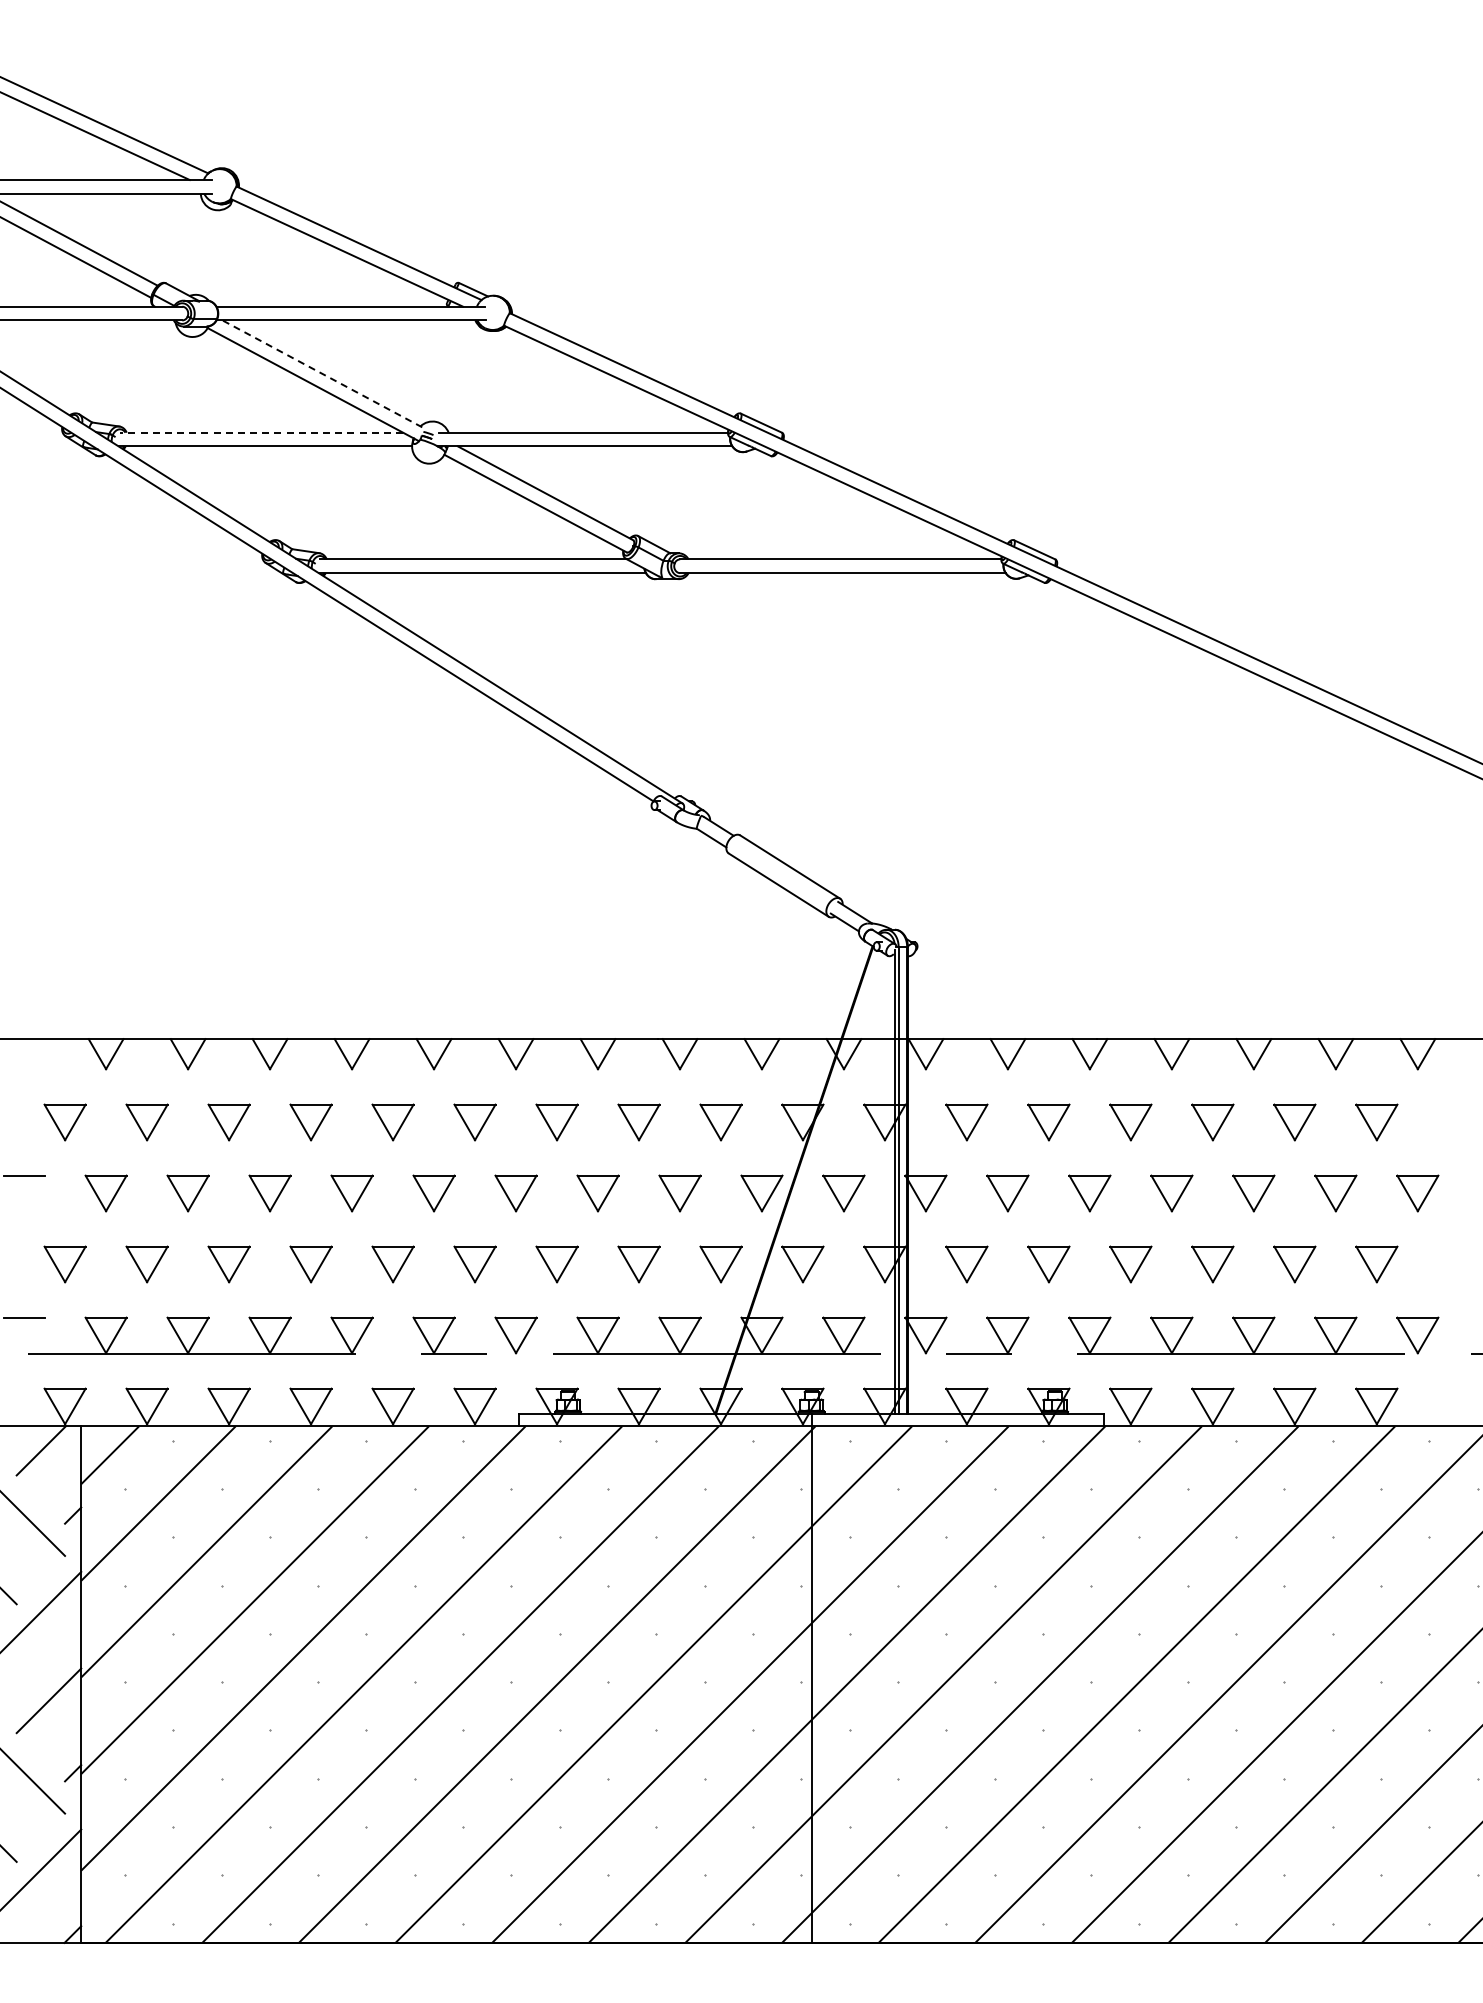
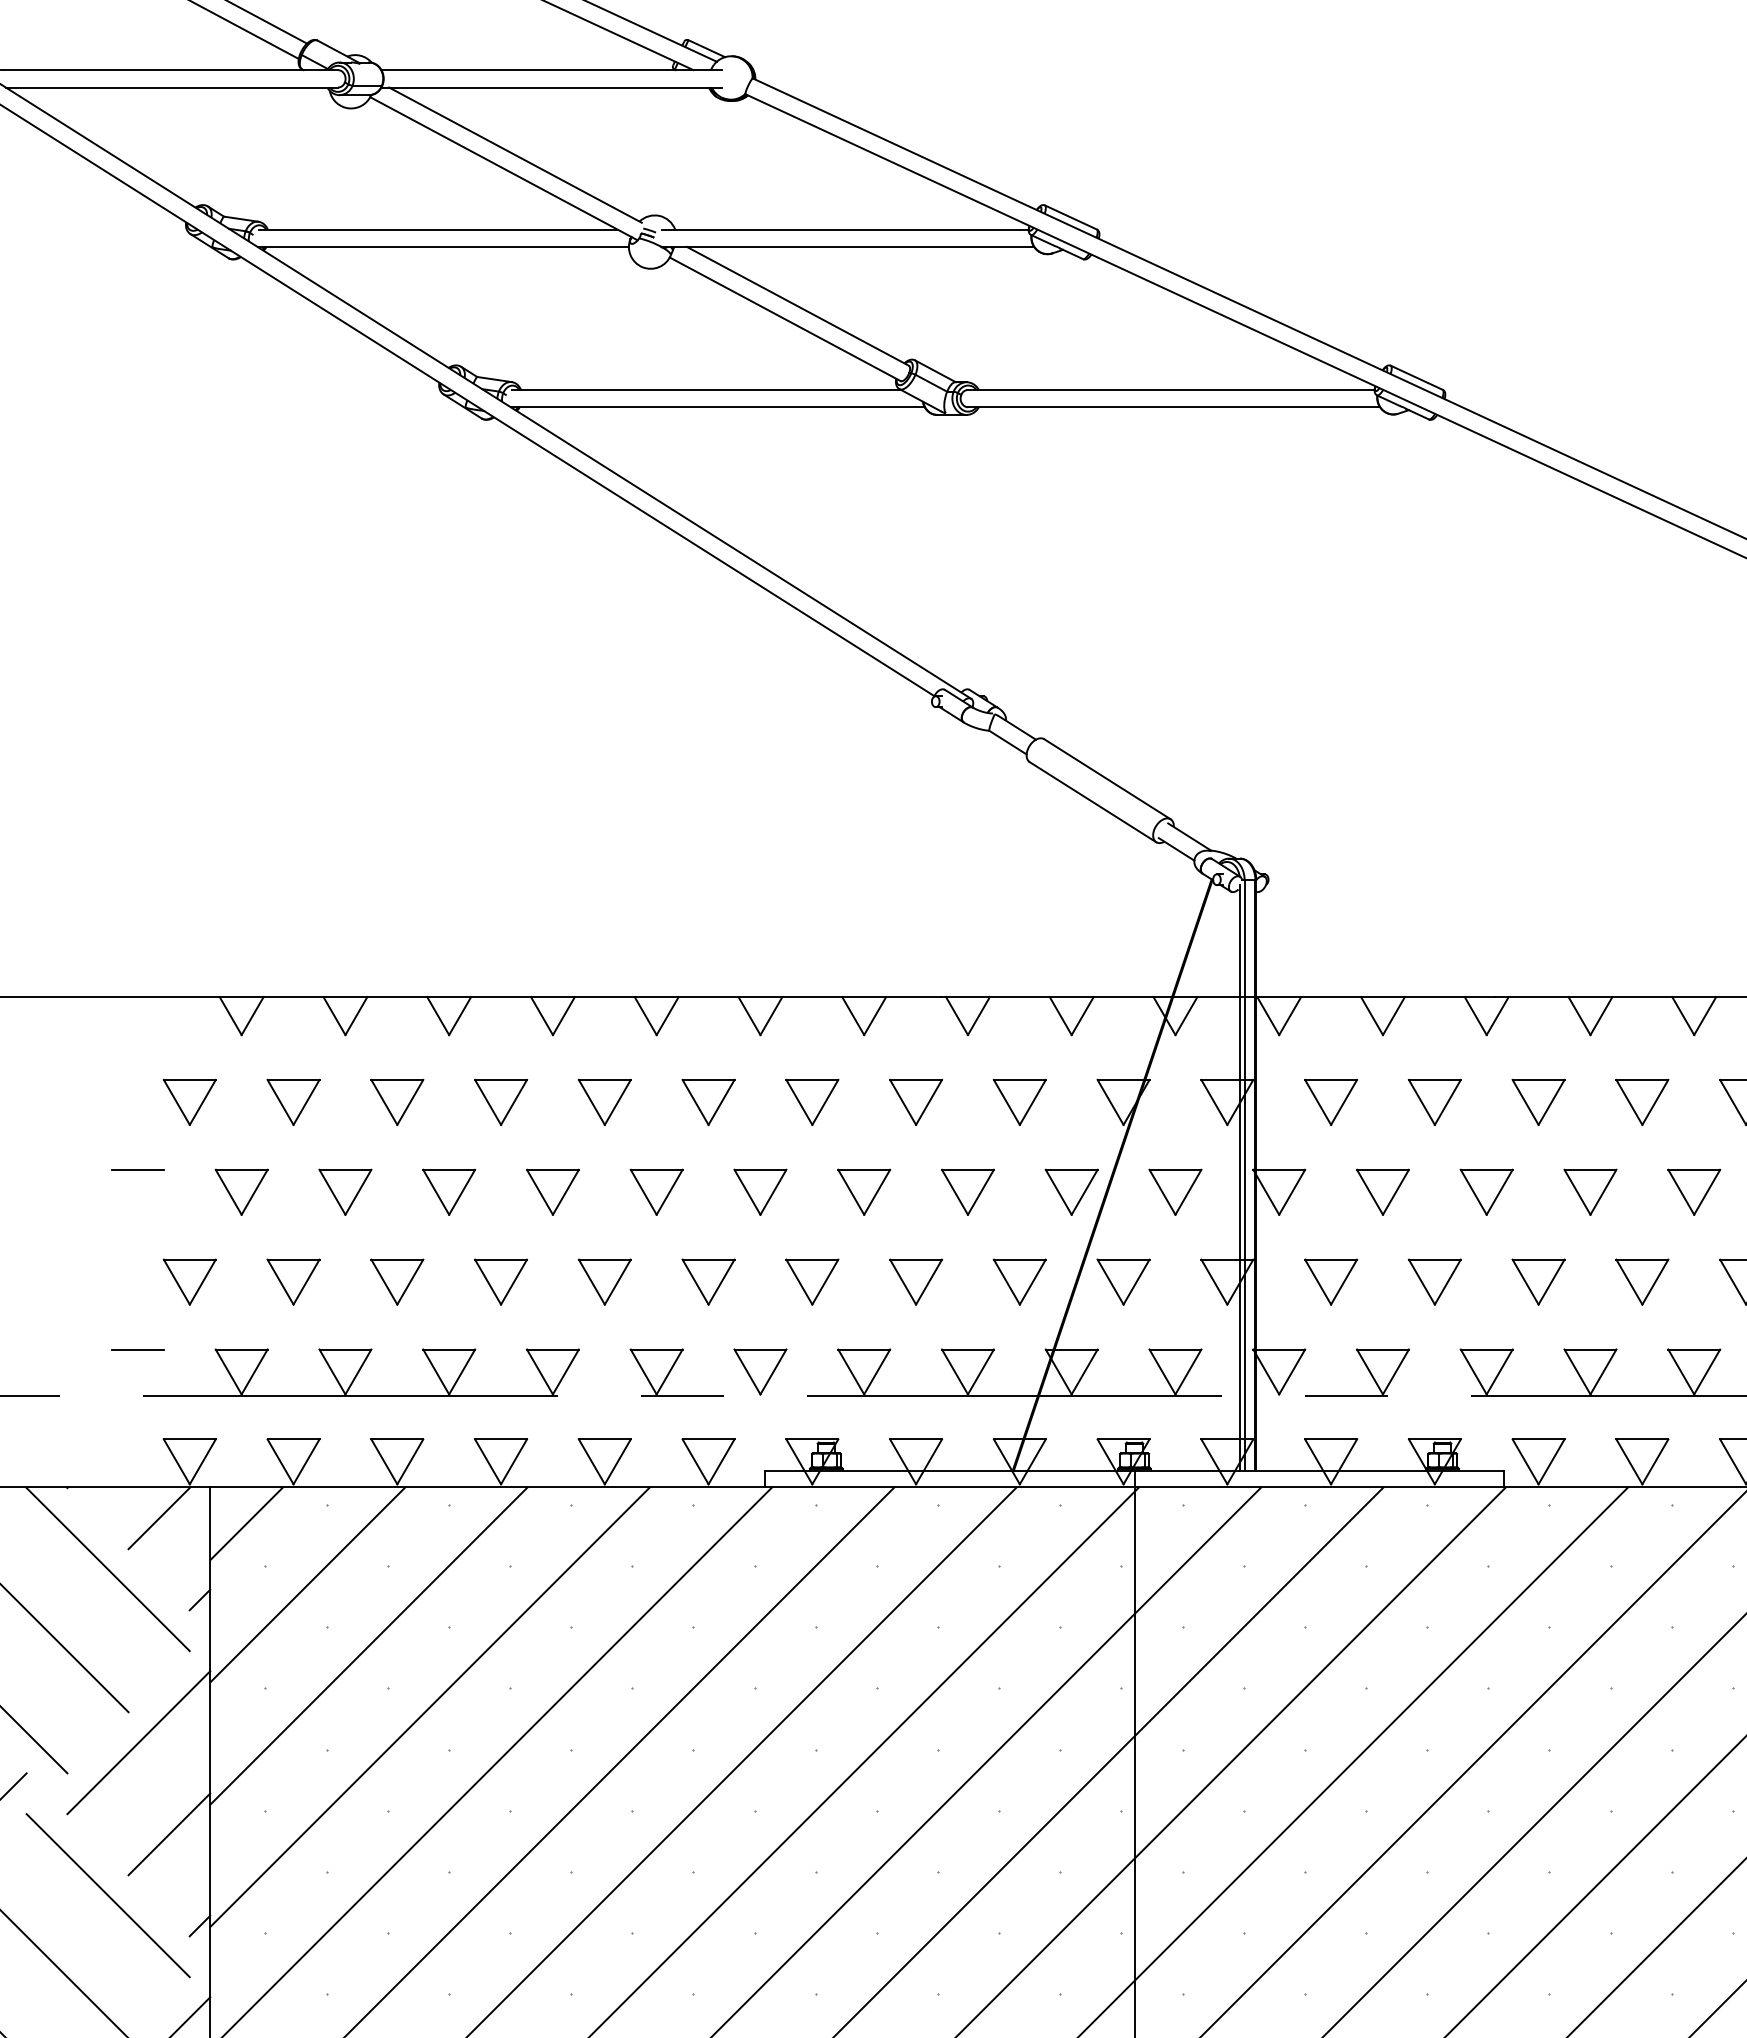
line: (322, 373) -> (515, 154), dashed -> solid
line: (261, 432) -> (438, 229), dashed -> solid

